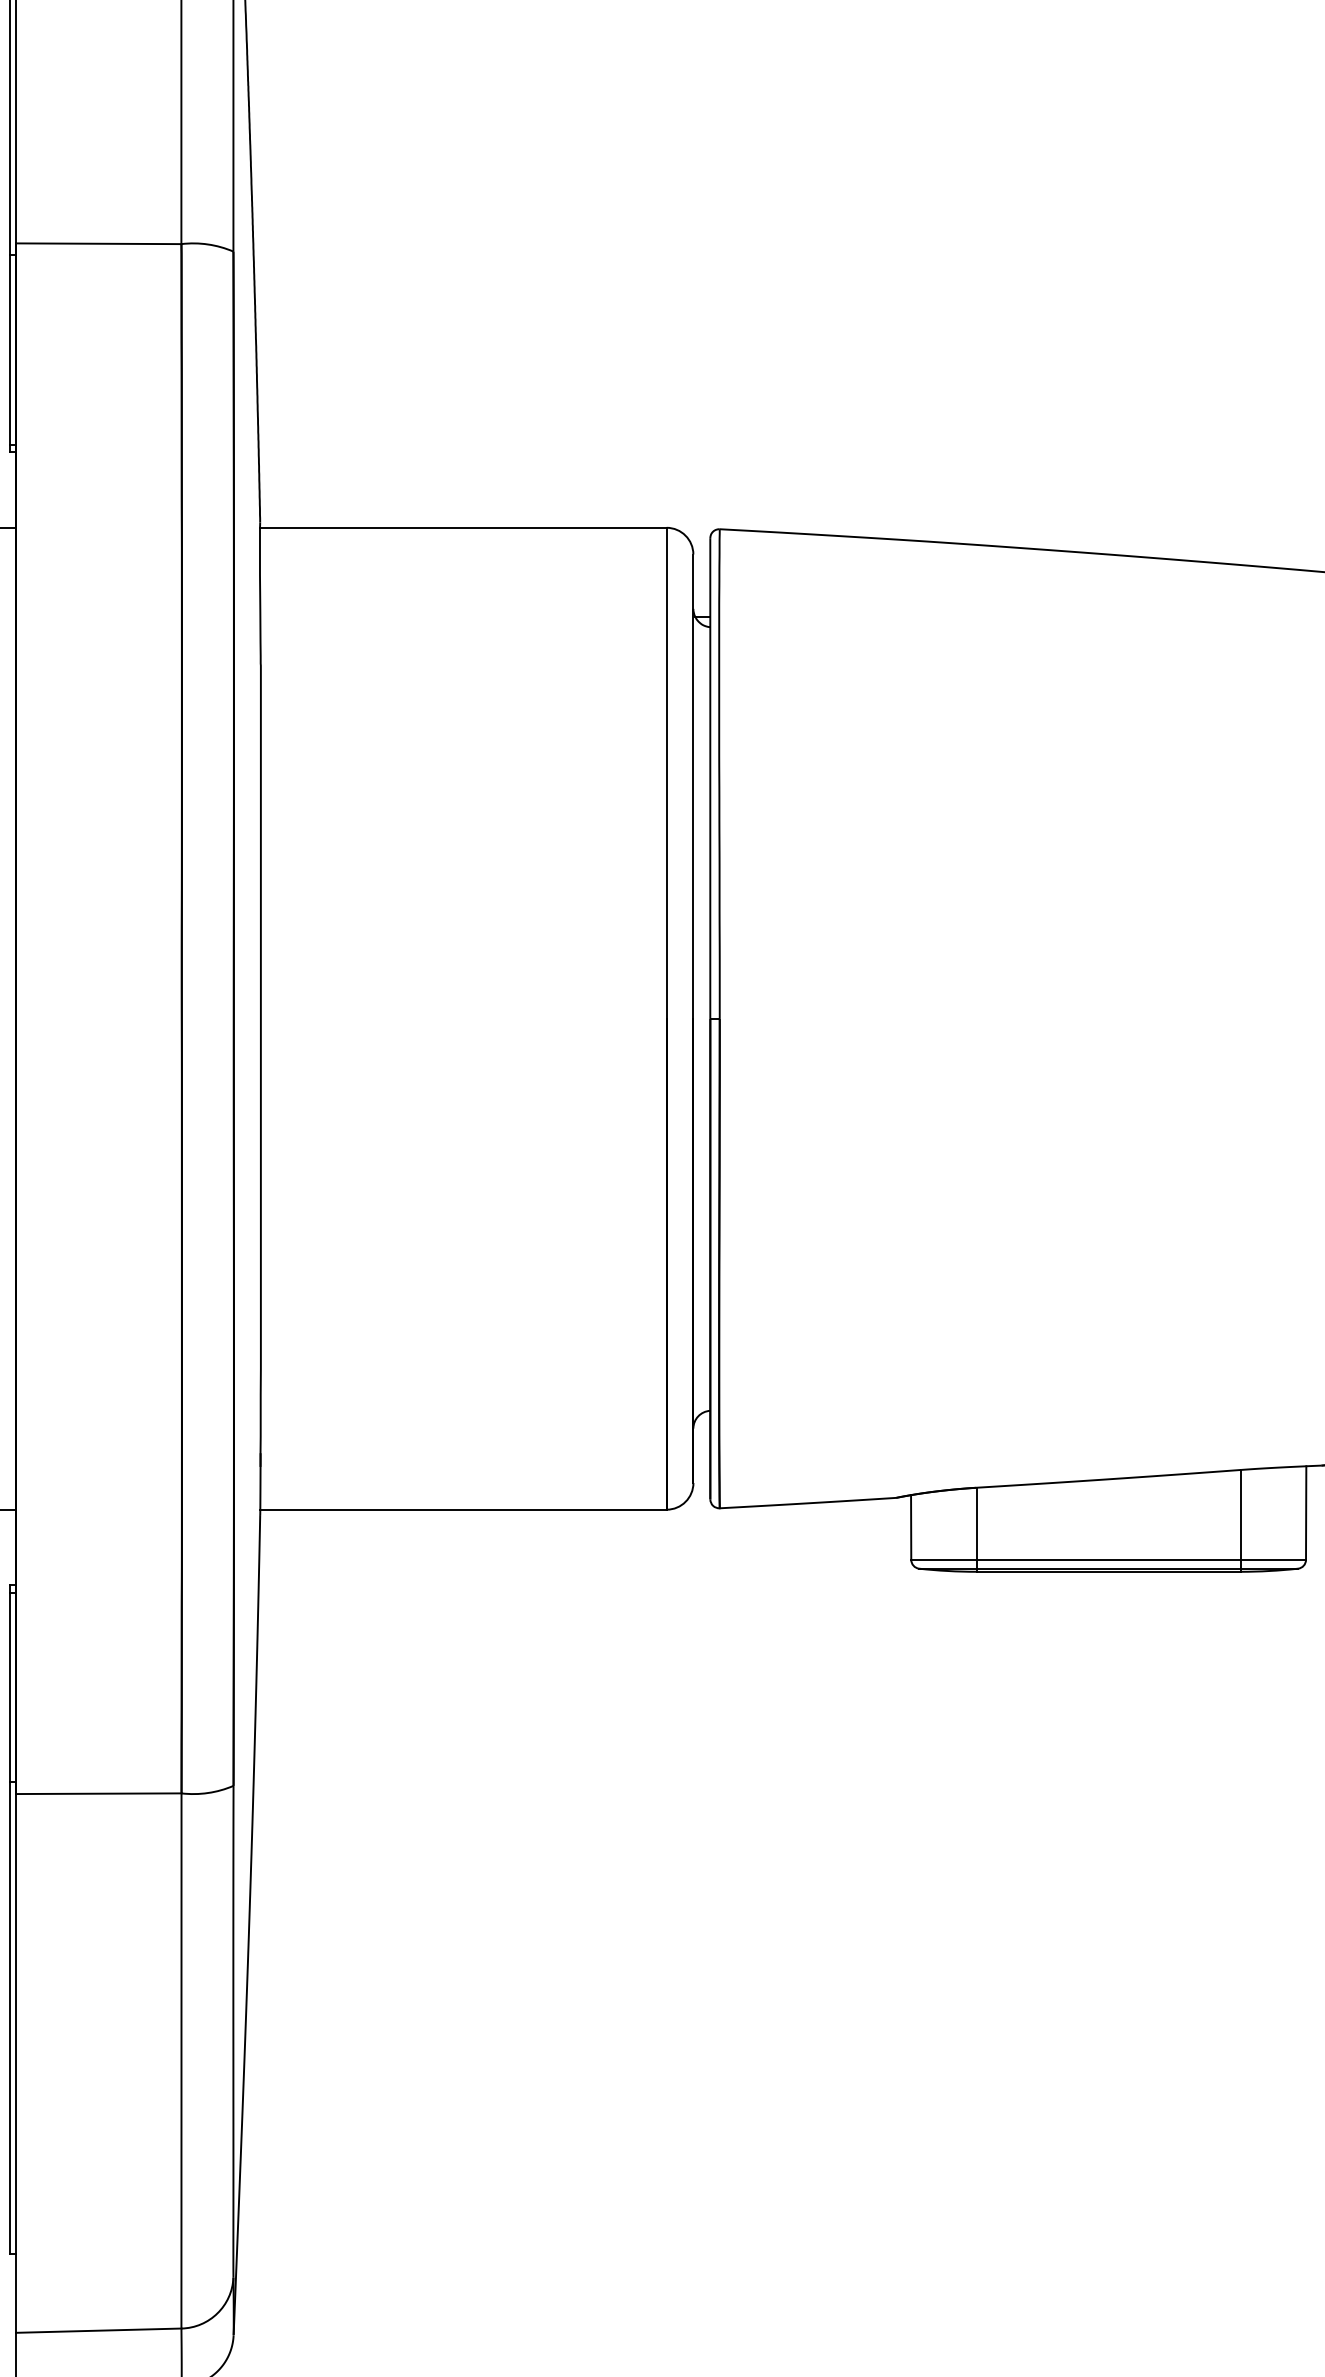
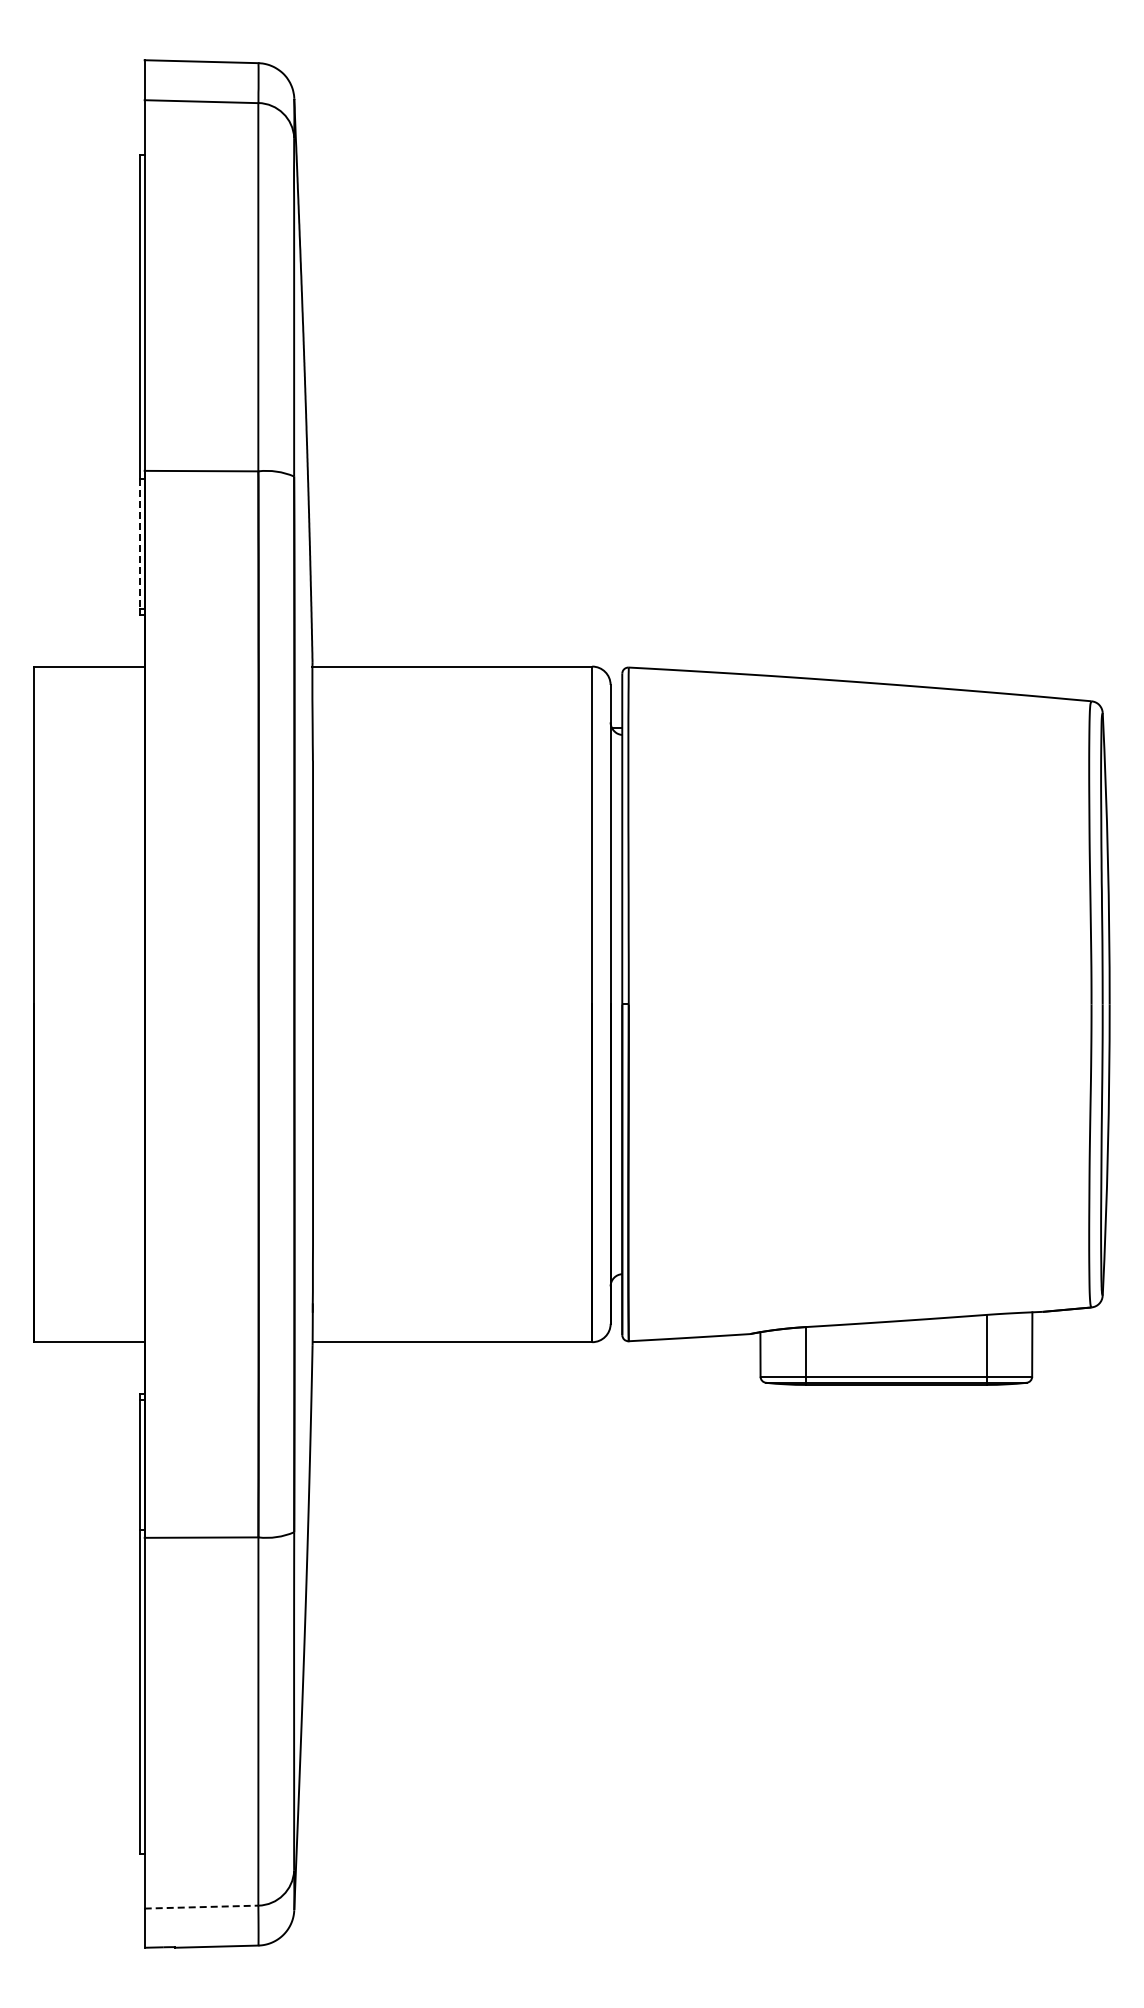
line: (10, 350) -> (140, 544), solid -> dashed
line: (98, 2331) -> (201, 1907), solid -> dashed

